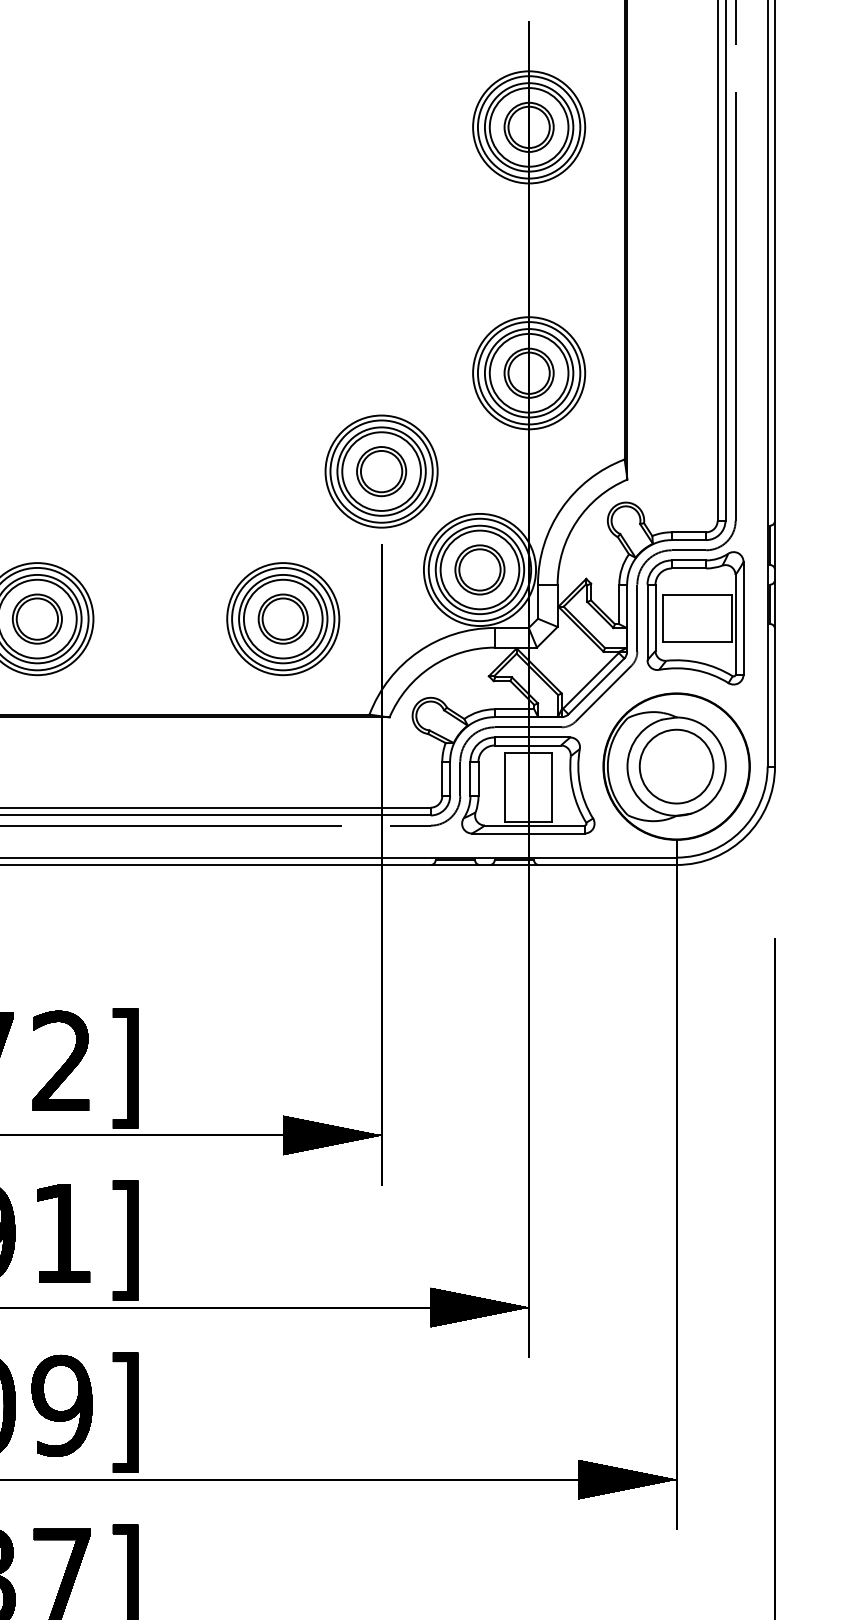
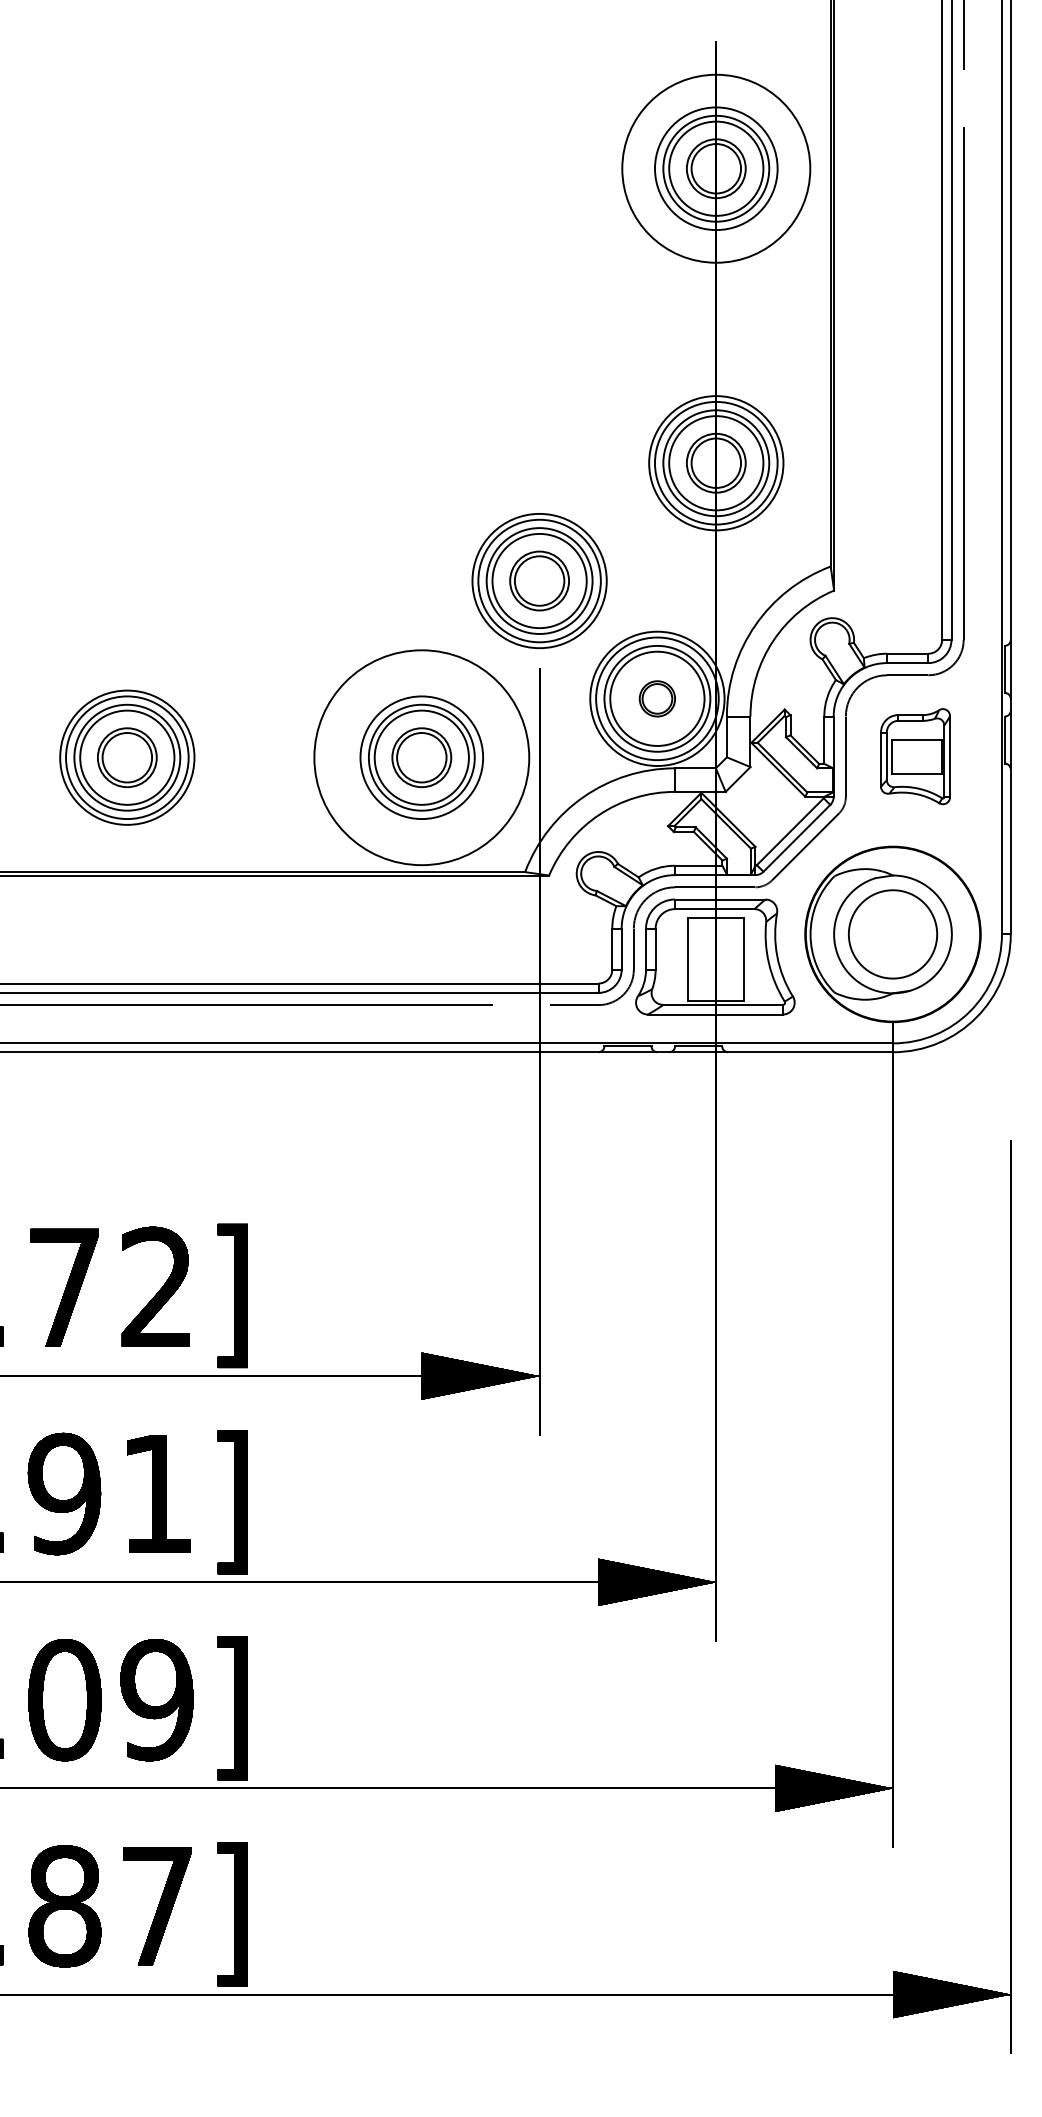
circle: (529, 127) -> (716, 168), size x1.4
part: (480, 569) -> (657, 698), size x0.6
circle: (283, 618) -> (421, 757), size x1.6
part: (695, 618) -> (915, 756), size x0.6

